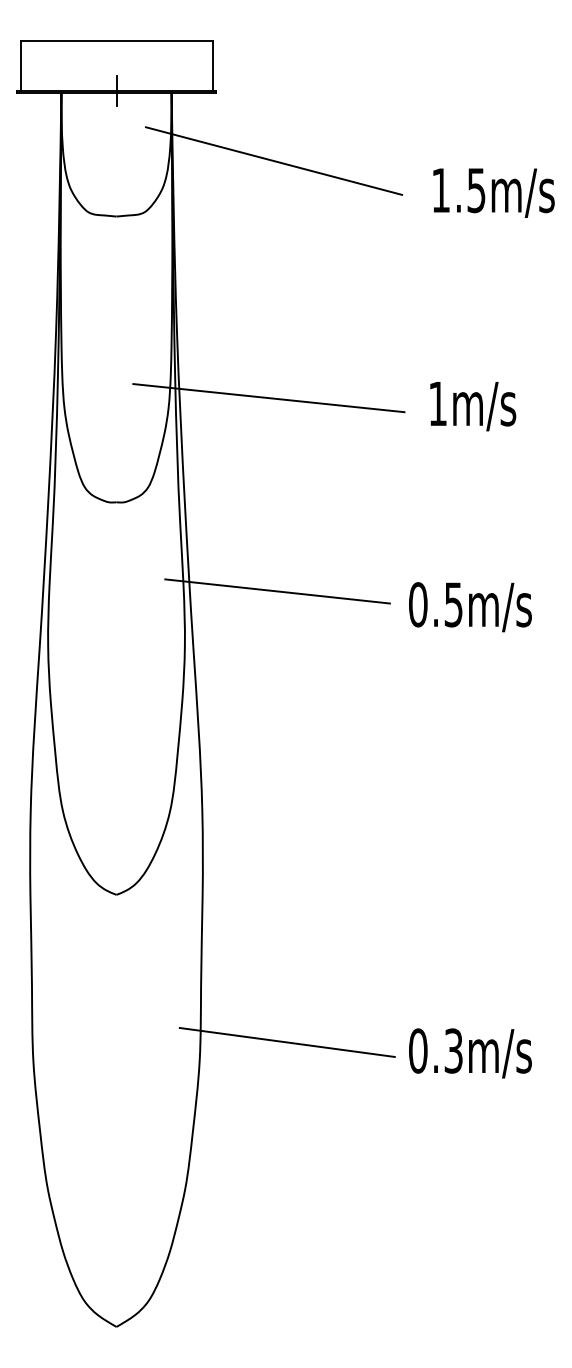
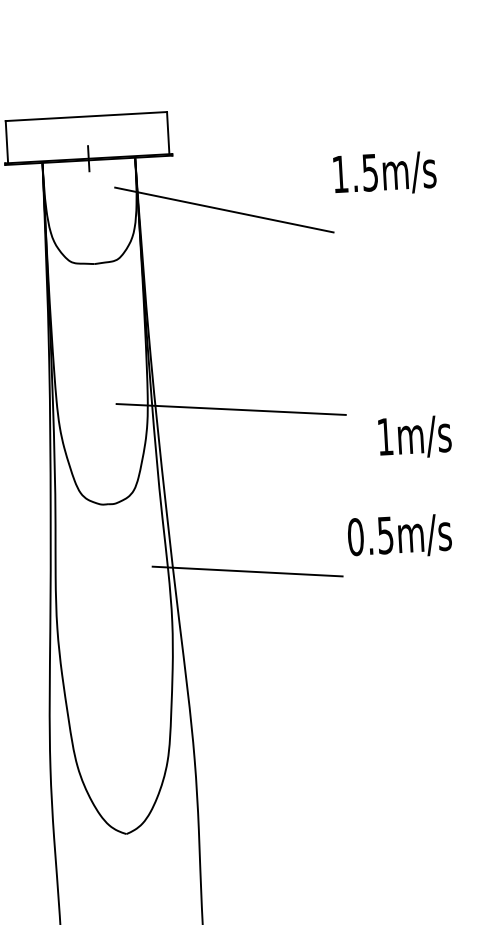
text: (493, 192) -> (384, 173), moved
text: (473, 406) -> (415, 437), moved
text: (470, 607) -> (399, 536), moved

